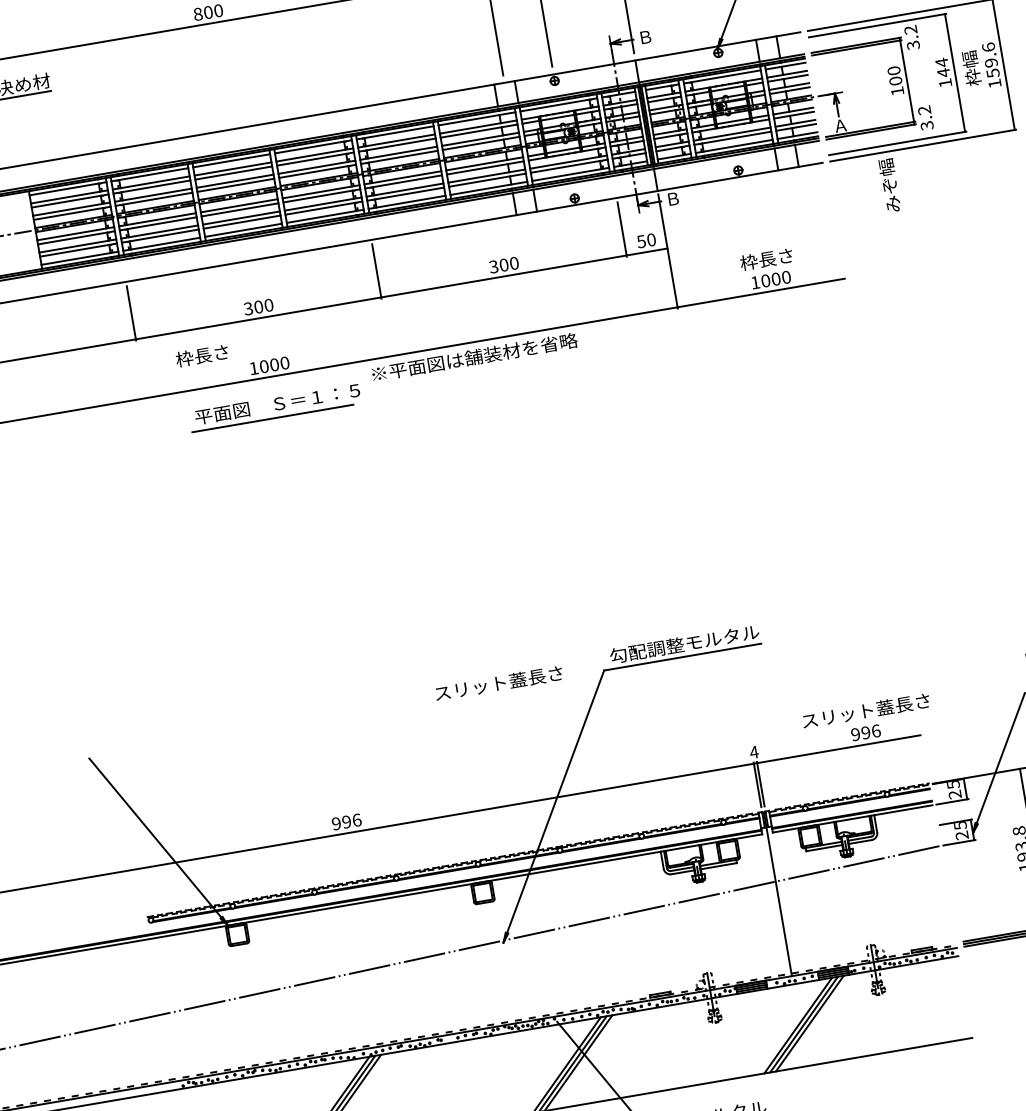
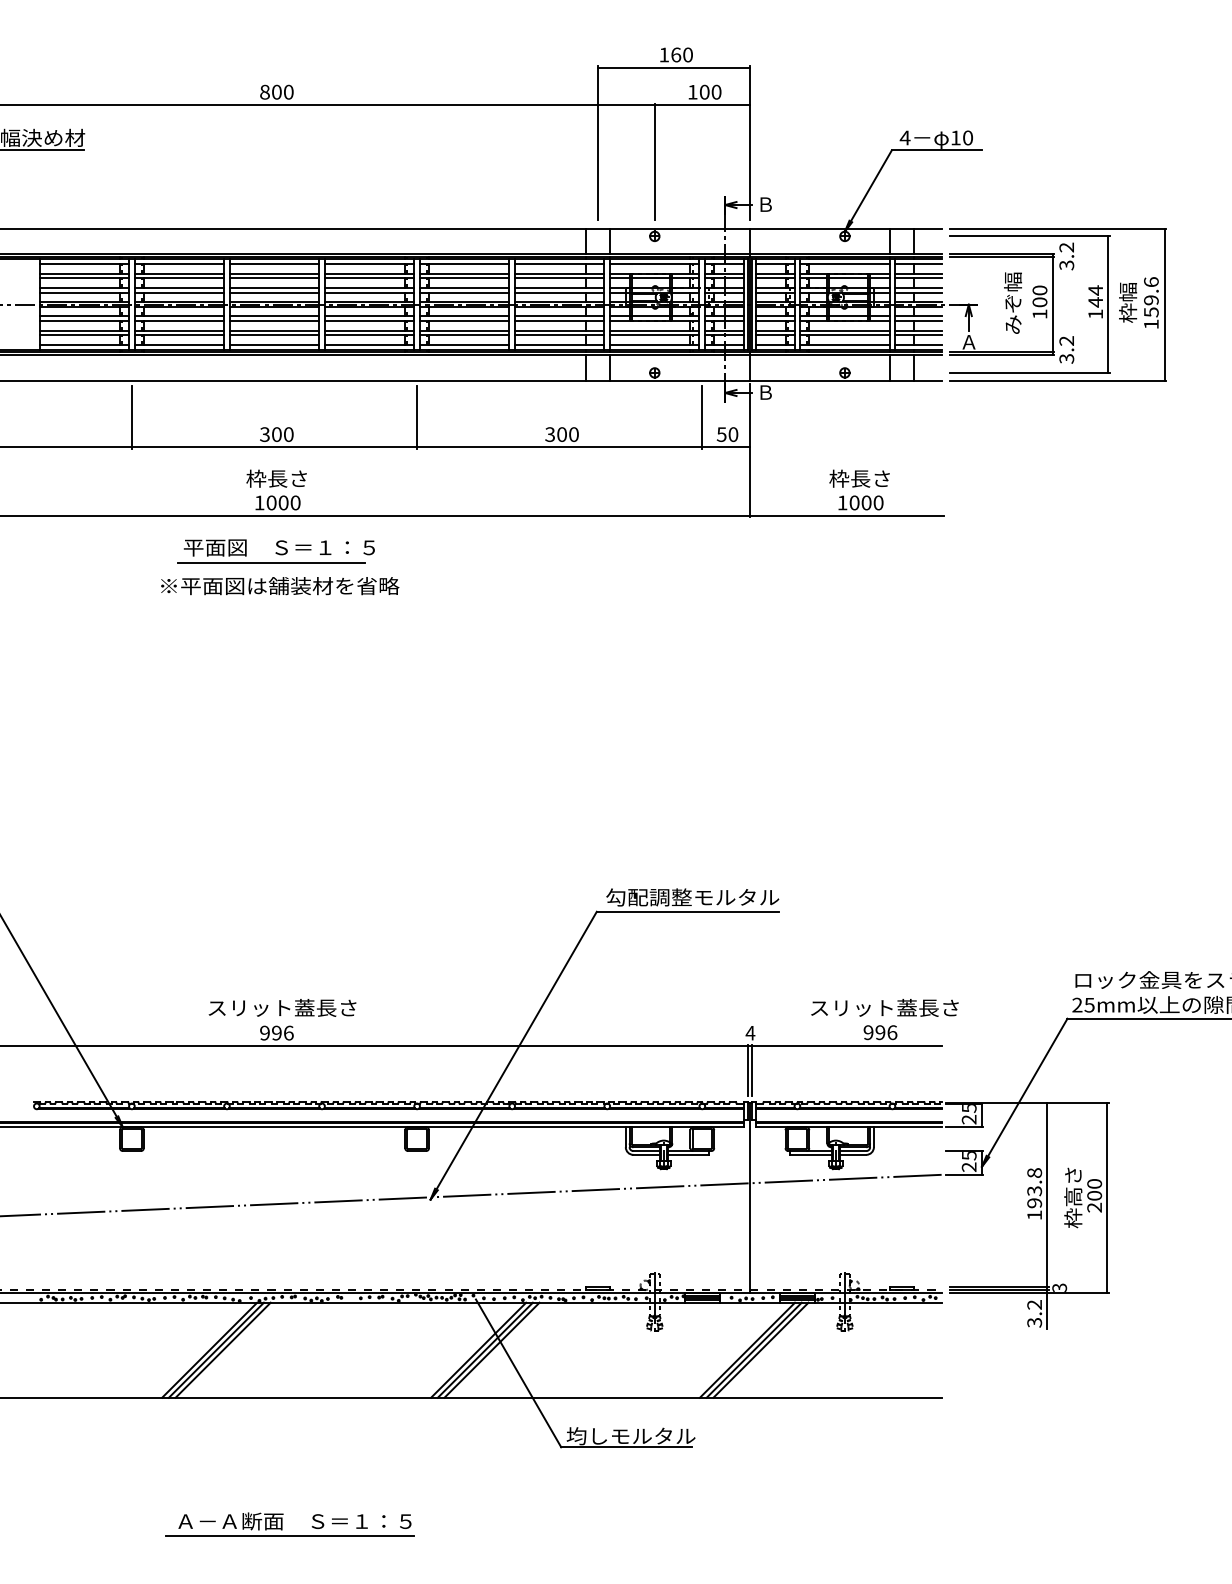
text: (889, 185) -> (1012, 302), moved
text: (202, 355) -> (276, 478), moved
text: (475, 357) -> (280, 586), moved
text: (498, 682) -> (282, 1007), moved

